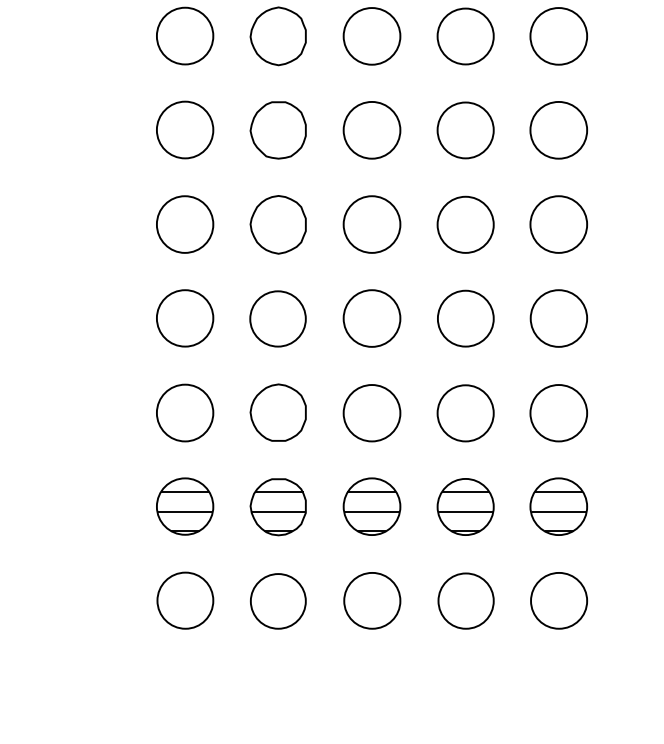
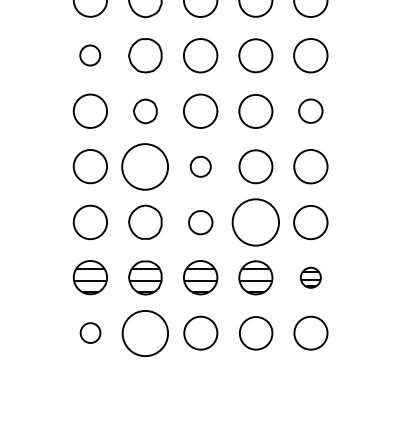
part: (183, 129) -> (89, 55), size x0.6
part: (558, 223) -> (310, 110), size x0.7
part: (278, 224) -> (145, 111), size x0.7
part: (278, 318) -> (145, 166), size x1.4
part: (371, 318) -> (200, 166), size x0.6
part: (371, 413) -> (200, 222), size x0.7
part: (465, 413) -> (255, 222), size x1.4
part: (558, 506) -> (310, 277), size x0.6
part: (185, 599) -> (90, 332), size x0.6
part: (278, 601) -> (145, 333), size x1.4

